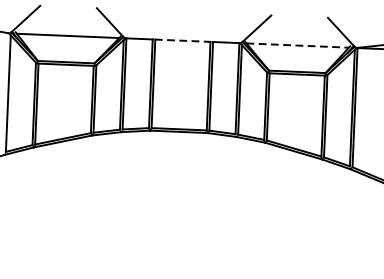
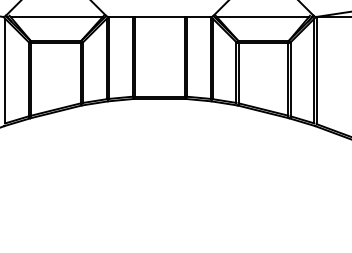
line: (183, 41) -> (160, 17), dashed -> solid
line: (298, 46) -> (263, 17), dashed -> solid

